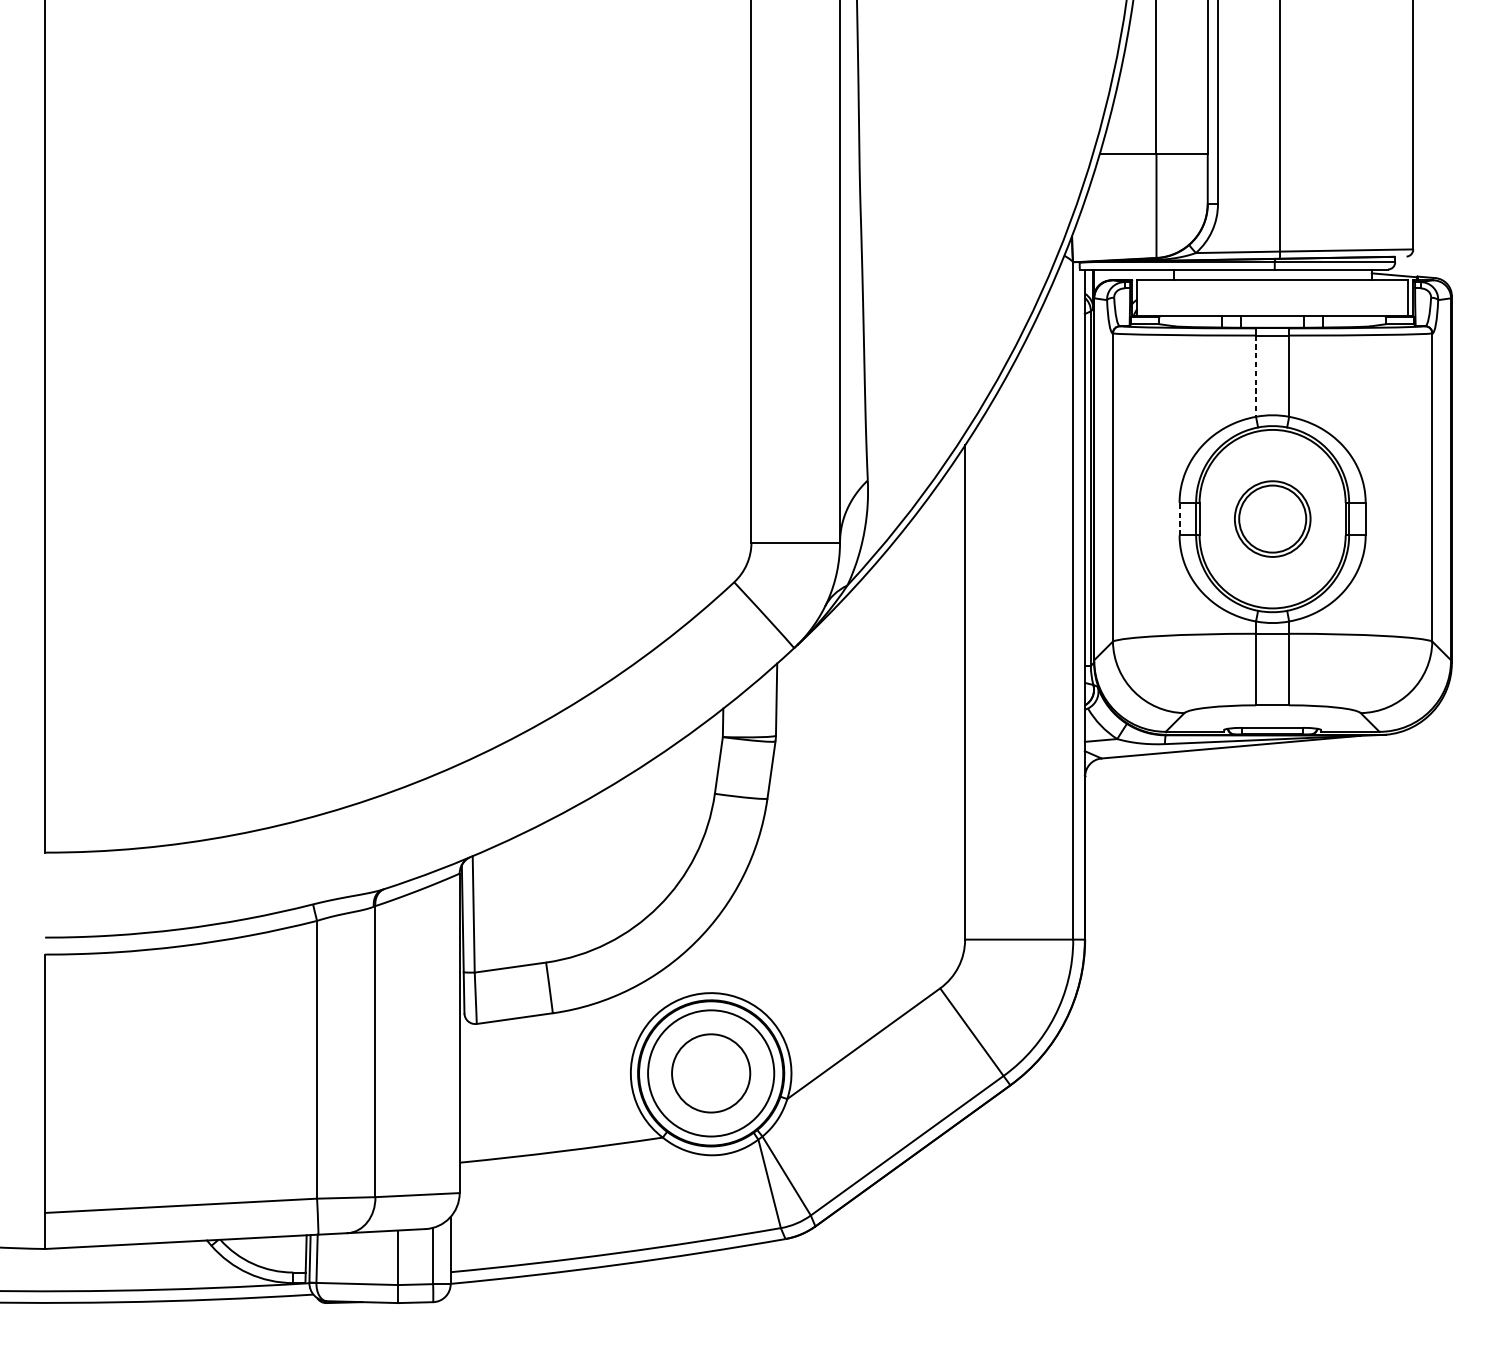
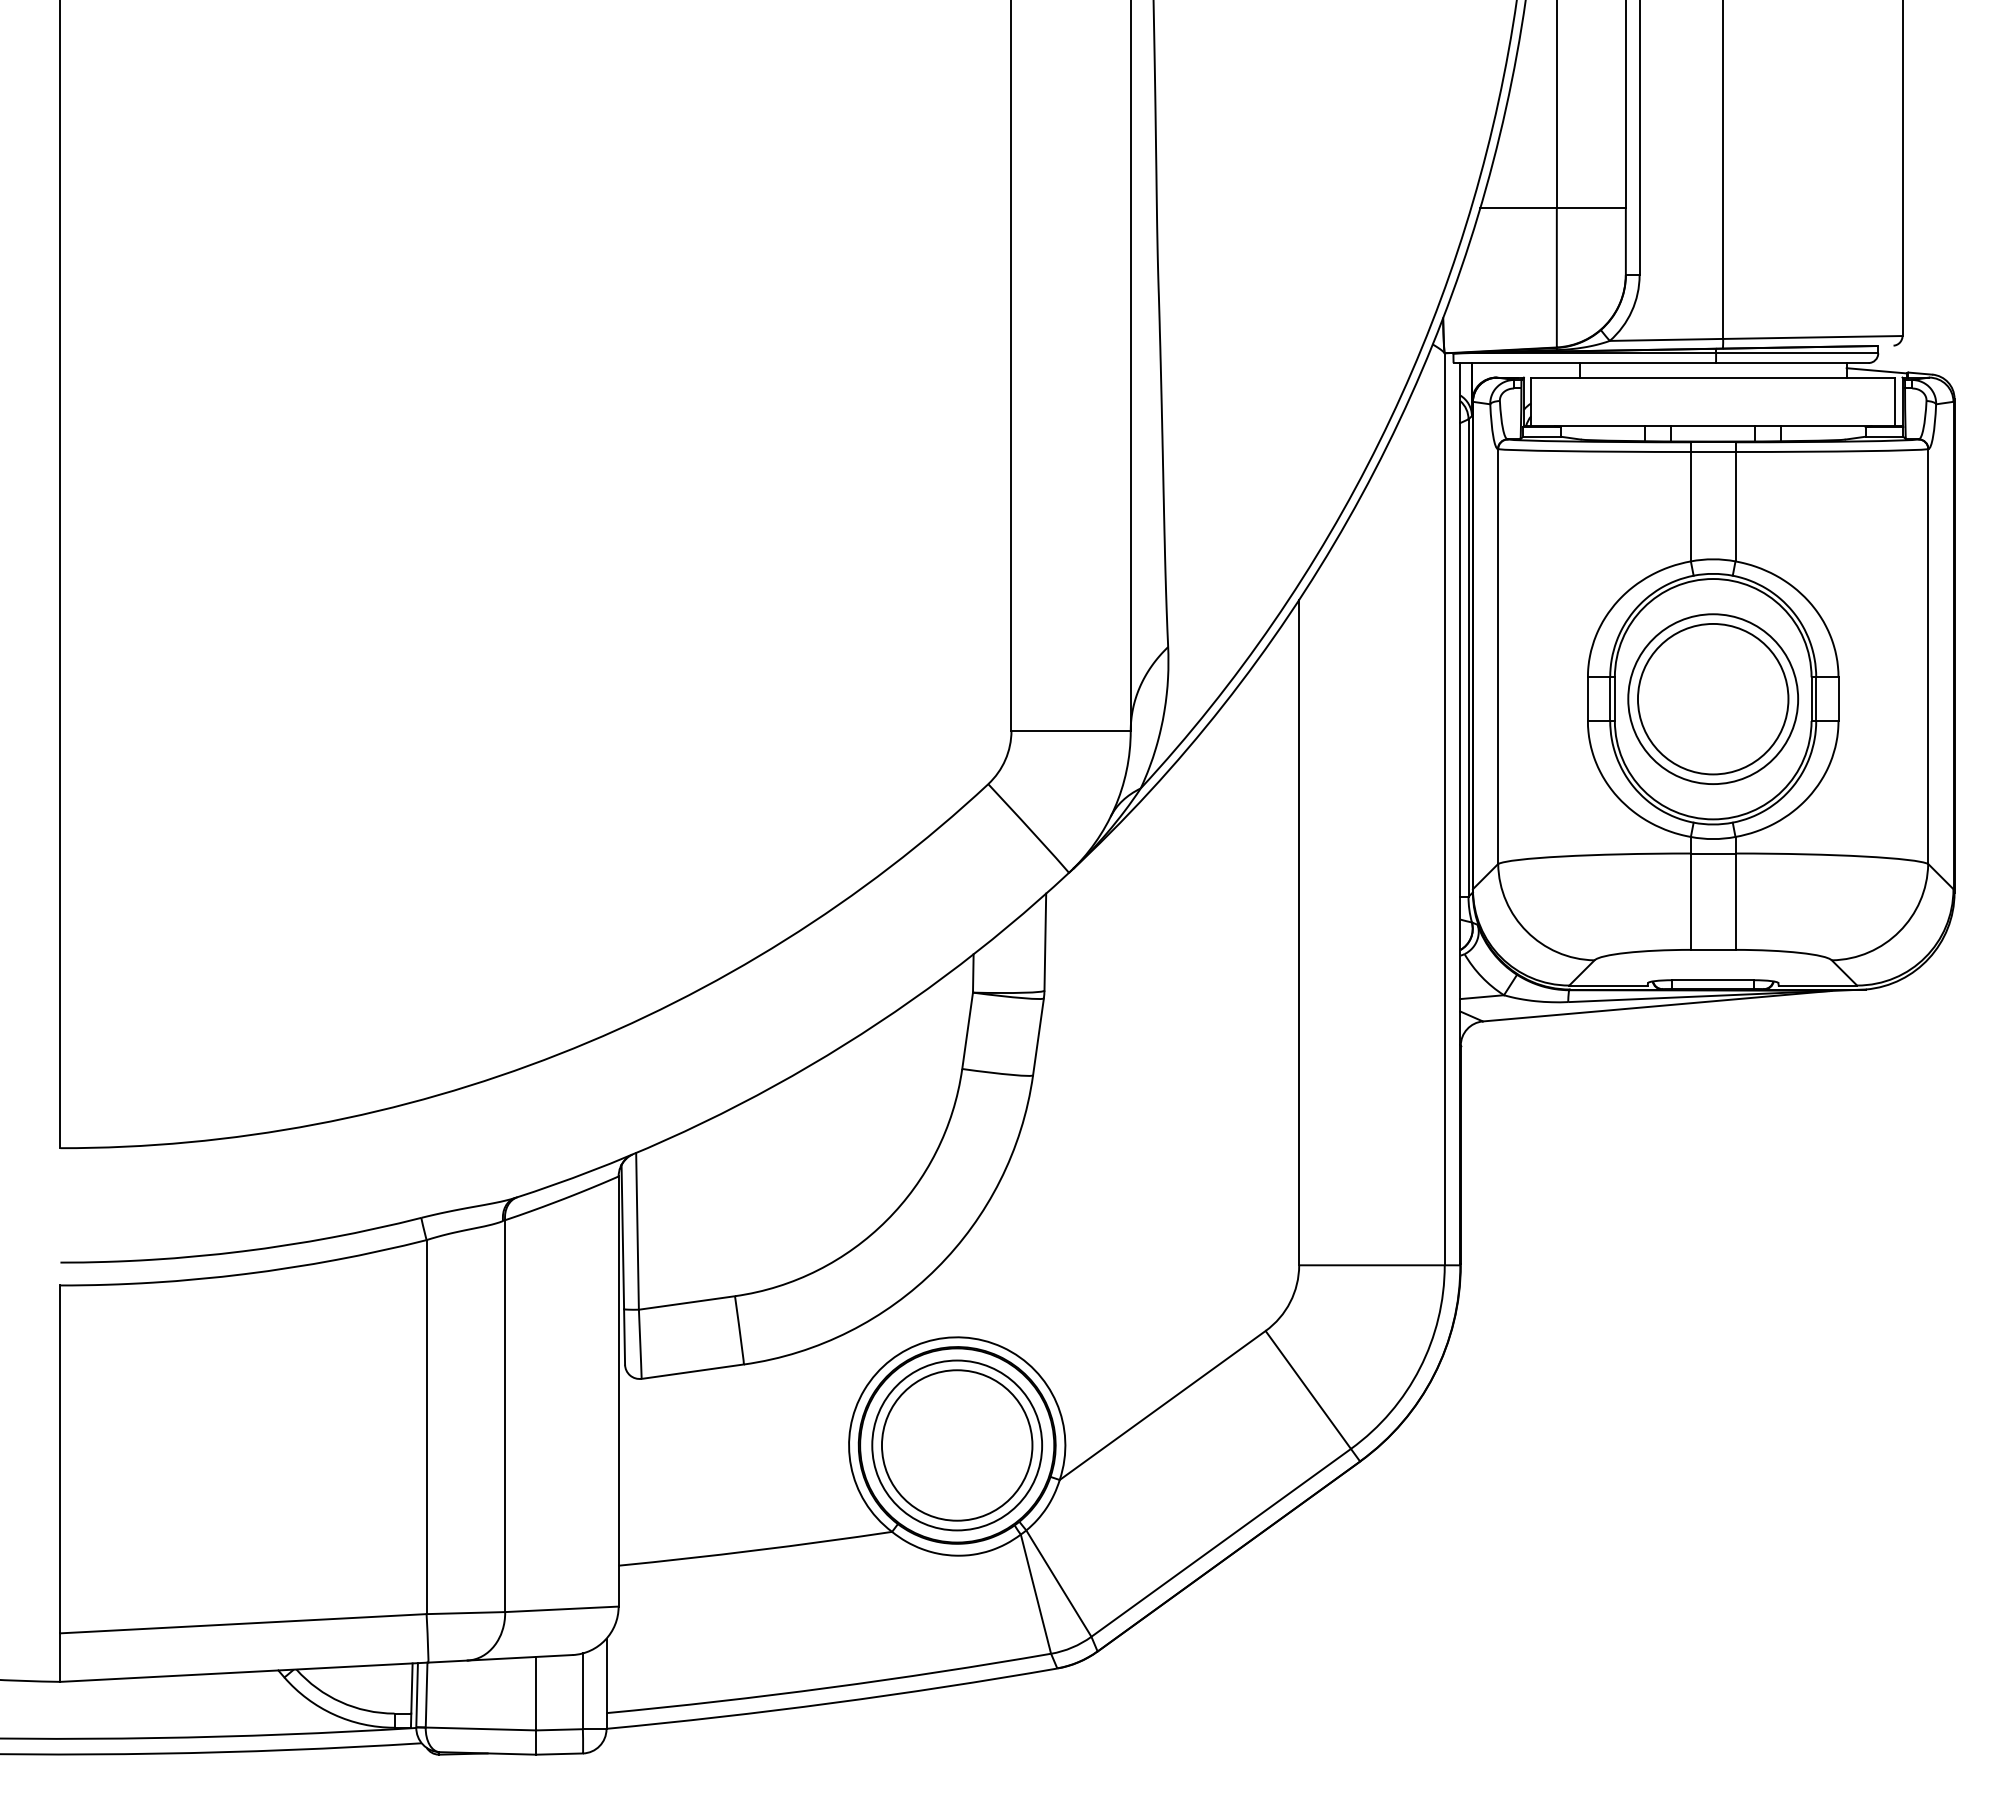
line: (1255, 376) -> (1690, 506), dashed -> solid
part: (1272, 518) -> (1713, 698), size x1.67
line: (1179, 519) -> (1587, 699), dashed -> solid
circle: (710, 1073) -> (956, 1445), size x1.43

